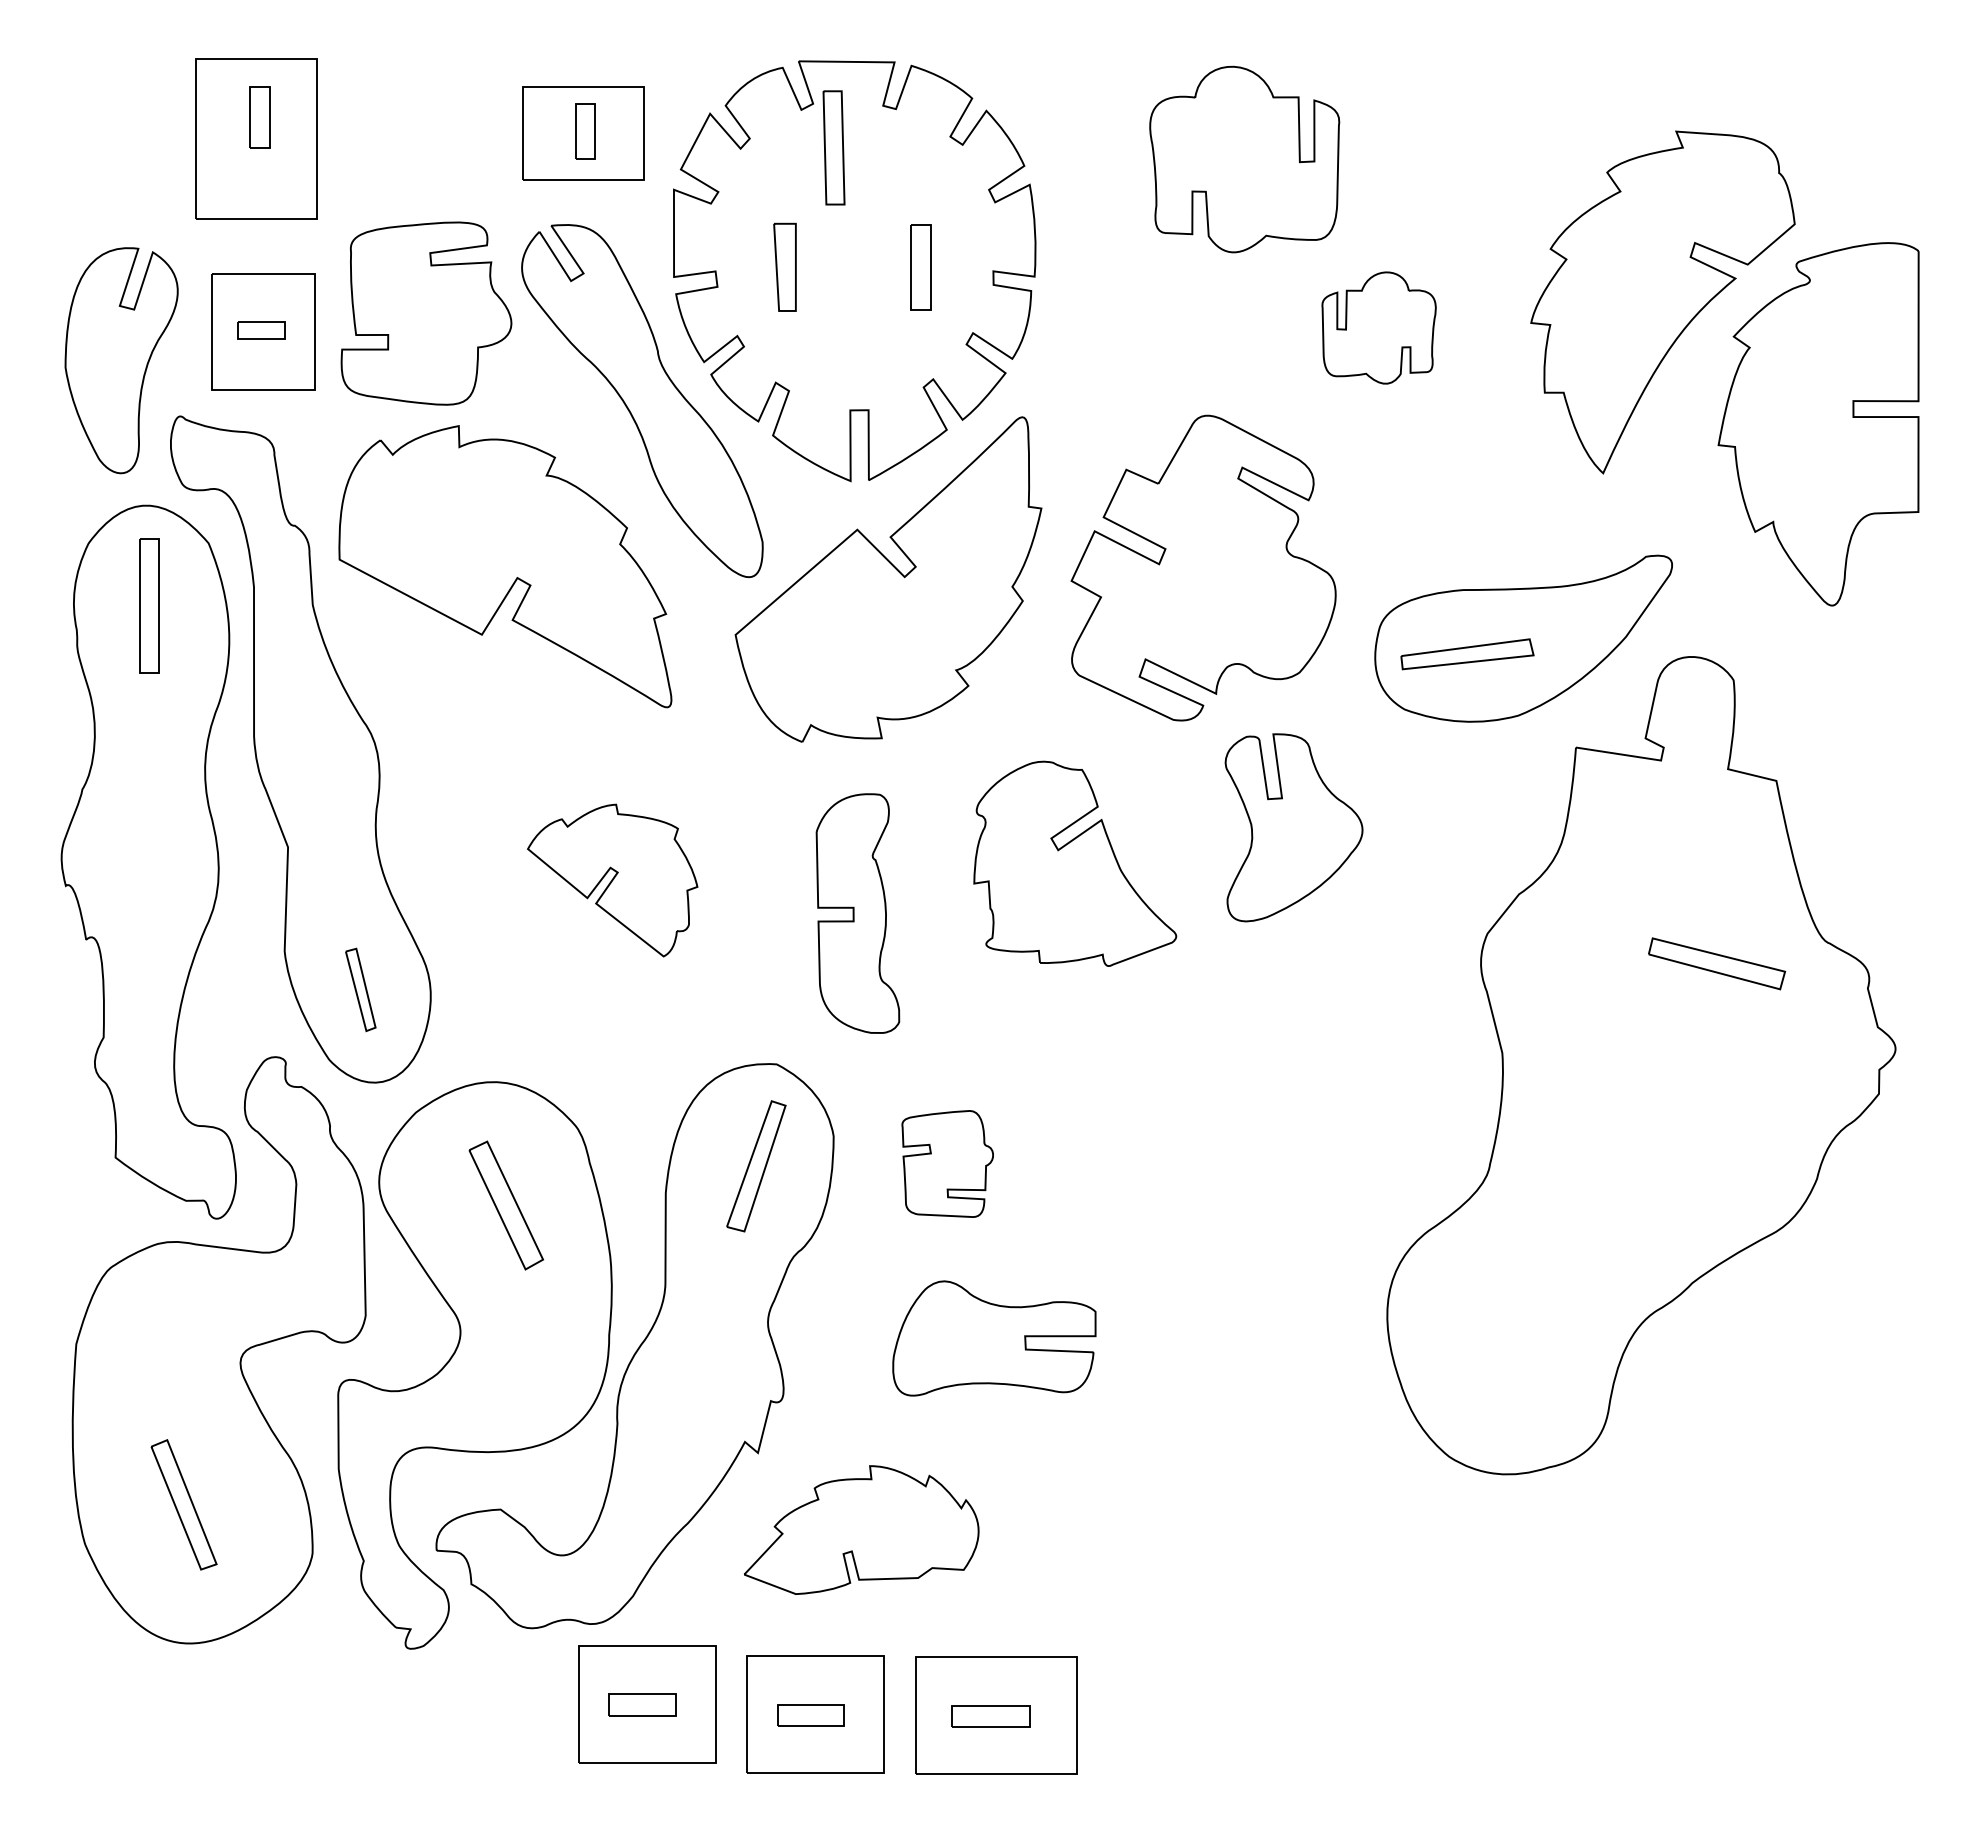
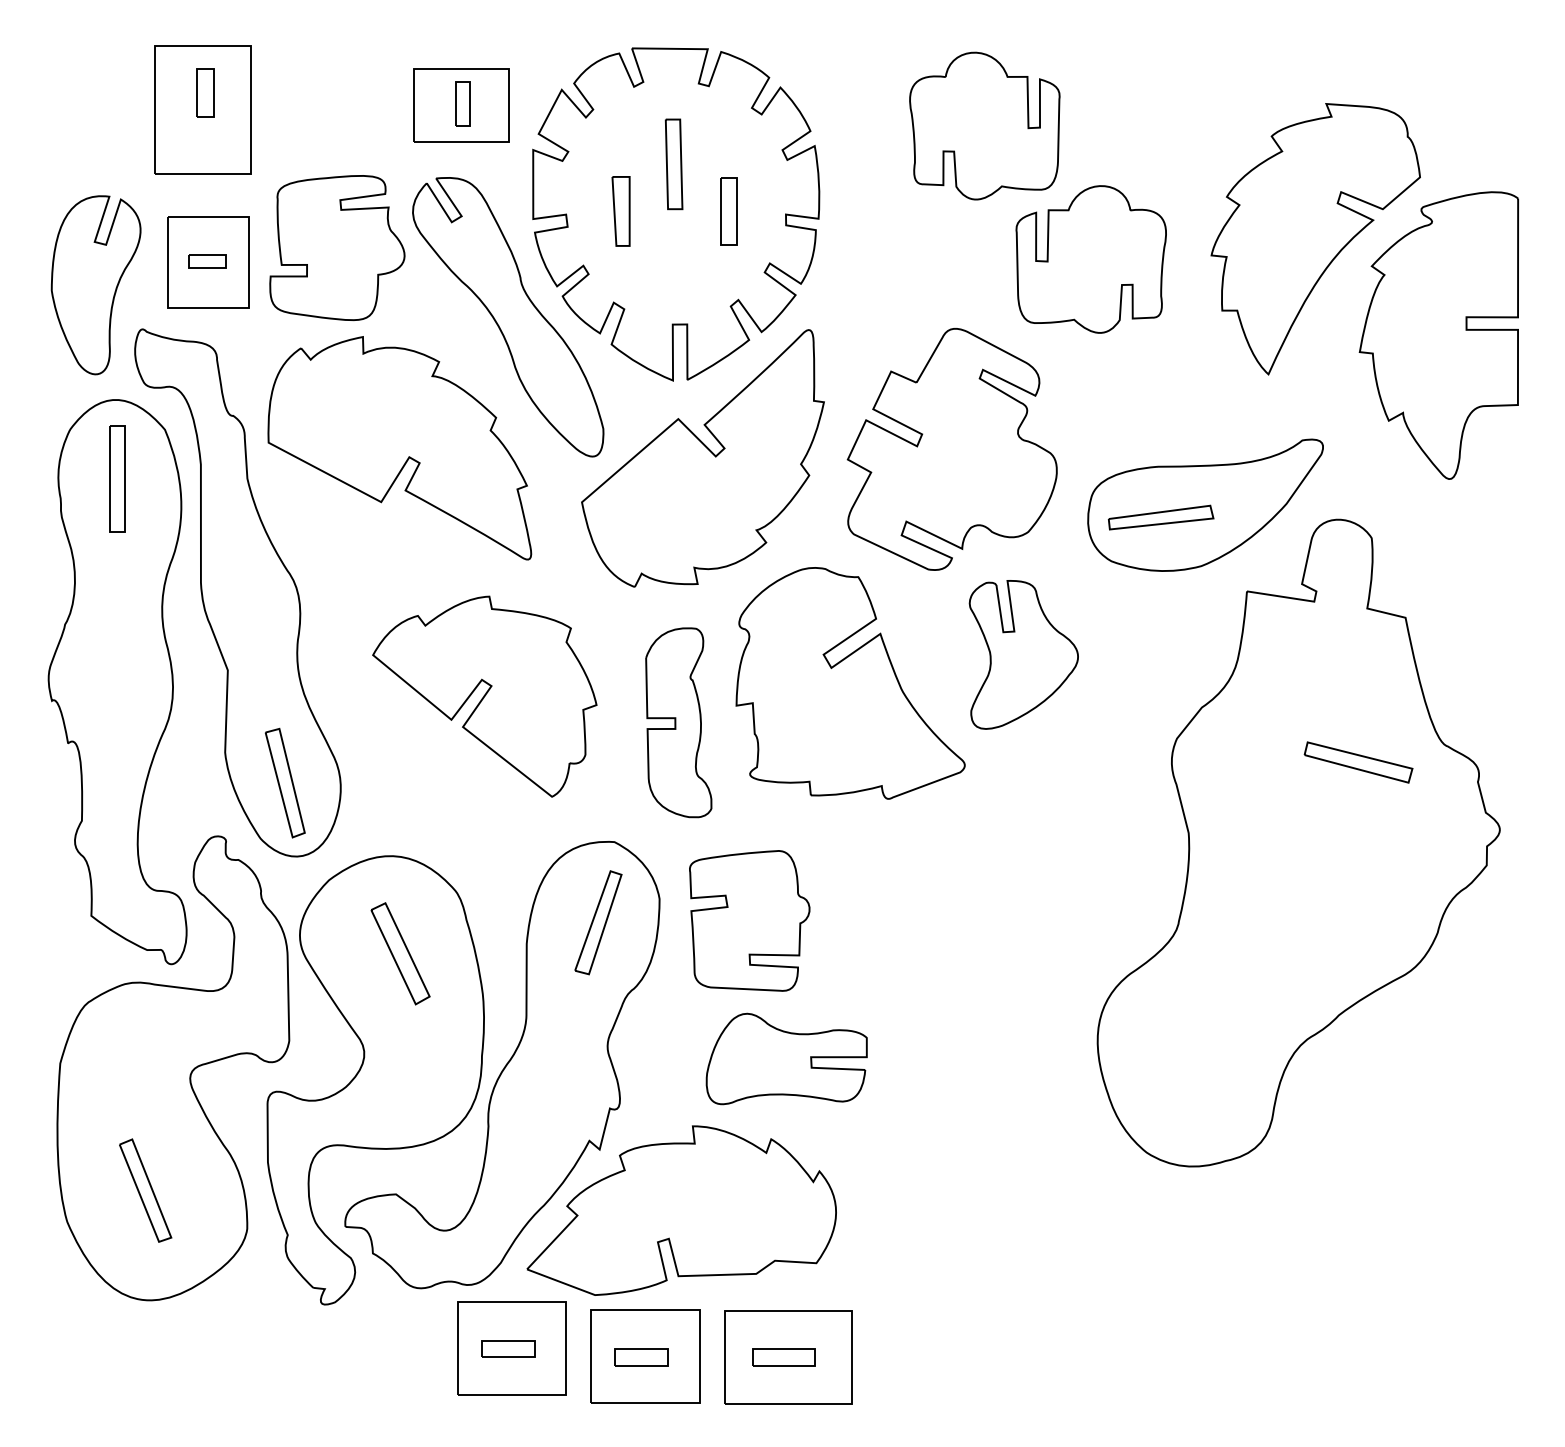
part: (833, 147) -> (673, 164), moved
part: (1378, 327) -> (1090, 259), size x1.67
part: (1075, 863) -> (850, 683), size x1.43
part: (612, 880) -> (484, 696), size x1.67
part: (360, 989) -> (285, 782), size x1.67
part: (947, 1163) -> (749, 920), size x1.67
part: (861, 1529) -> (681, 1210), size x1.67

